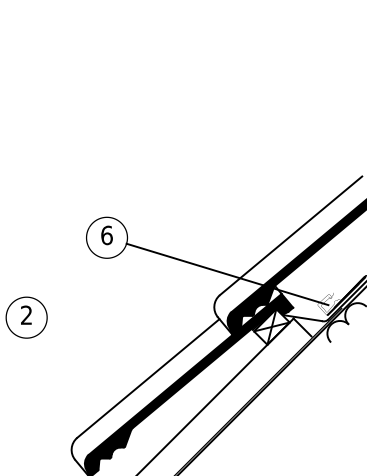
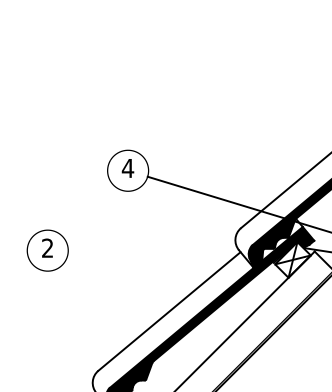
text: (106, 235) -> (127, 168), 6 -> 4

